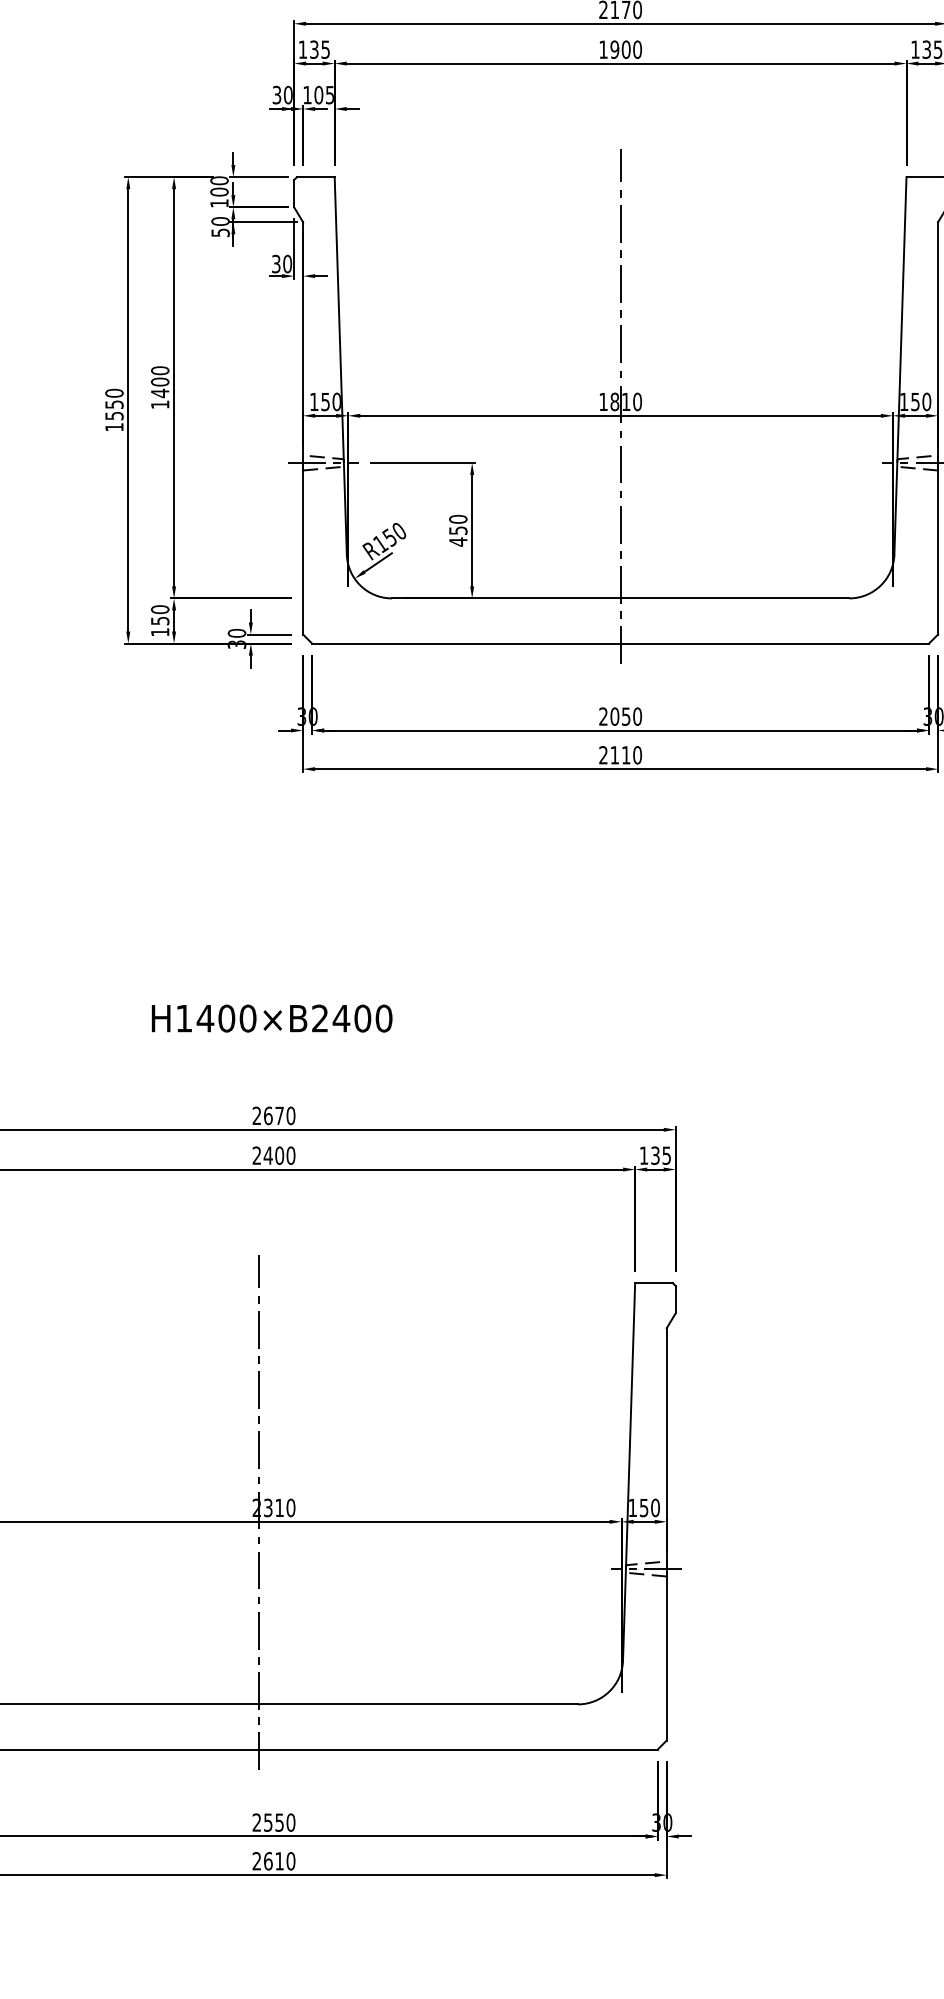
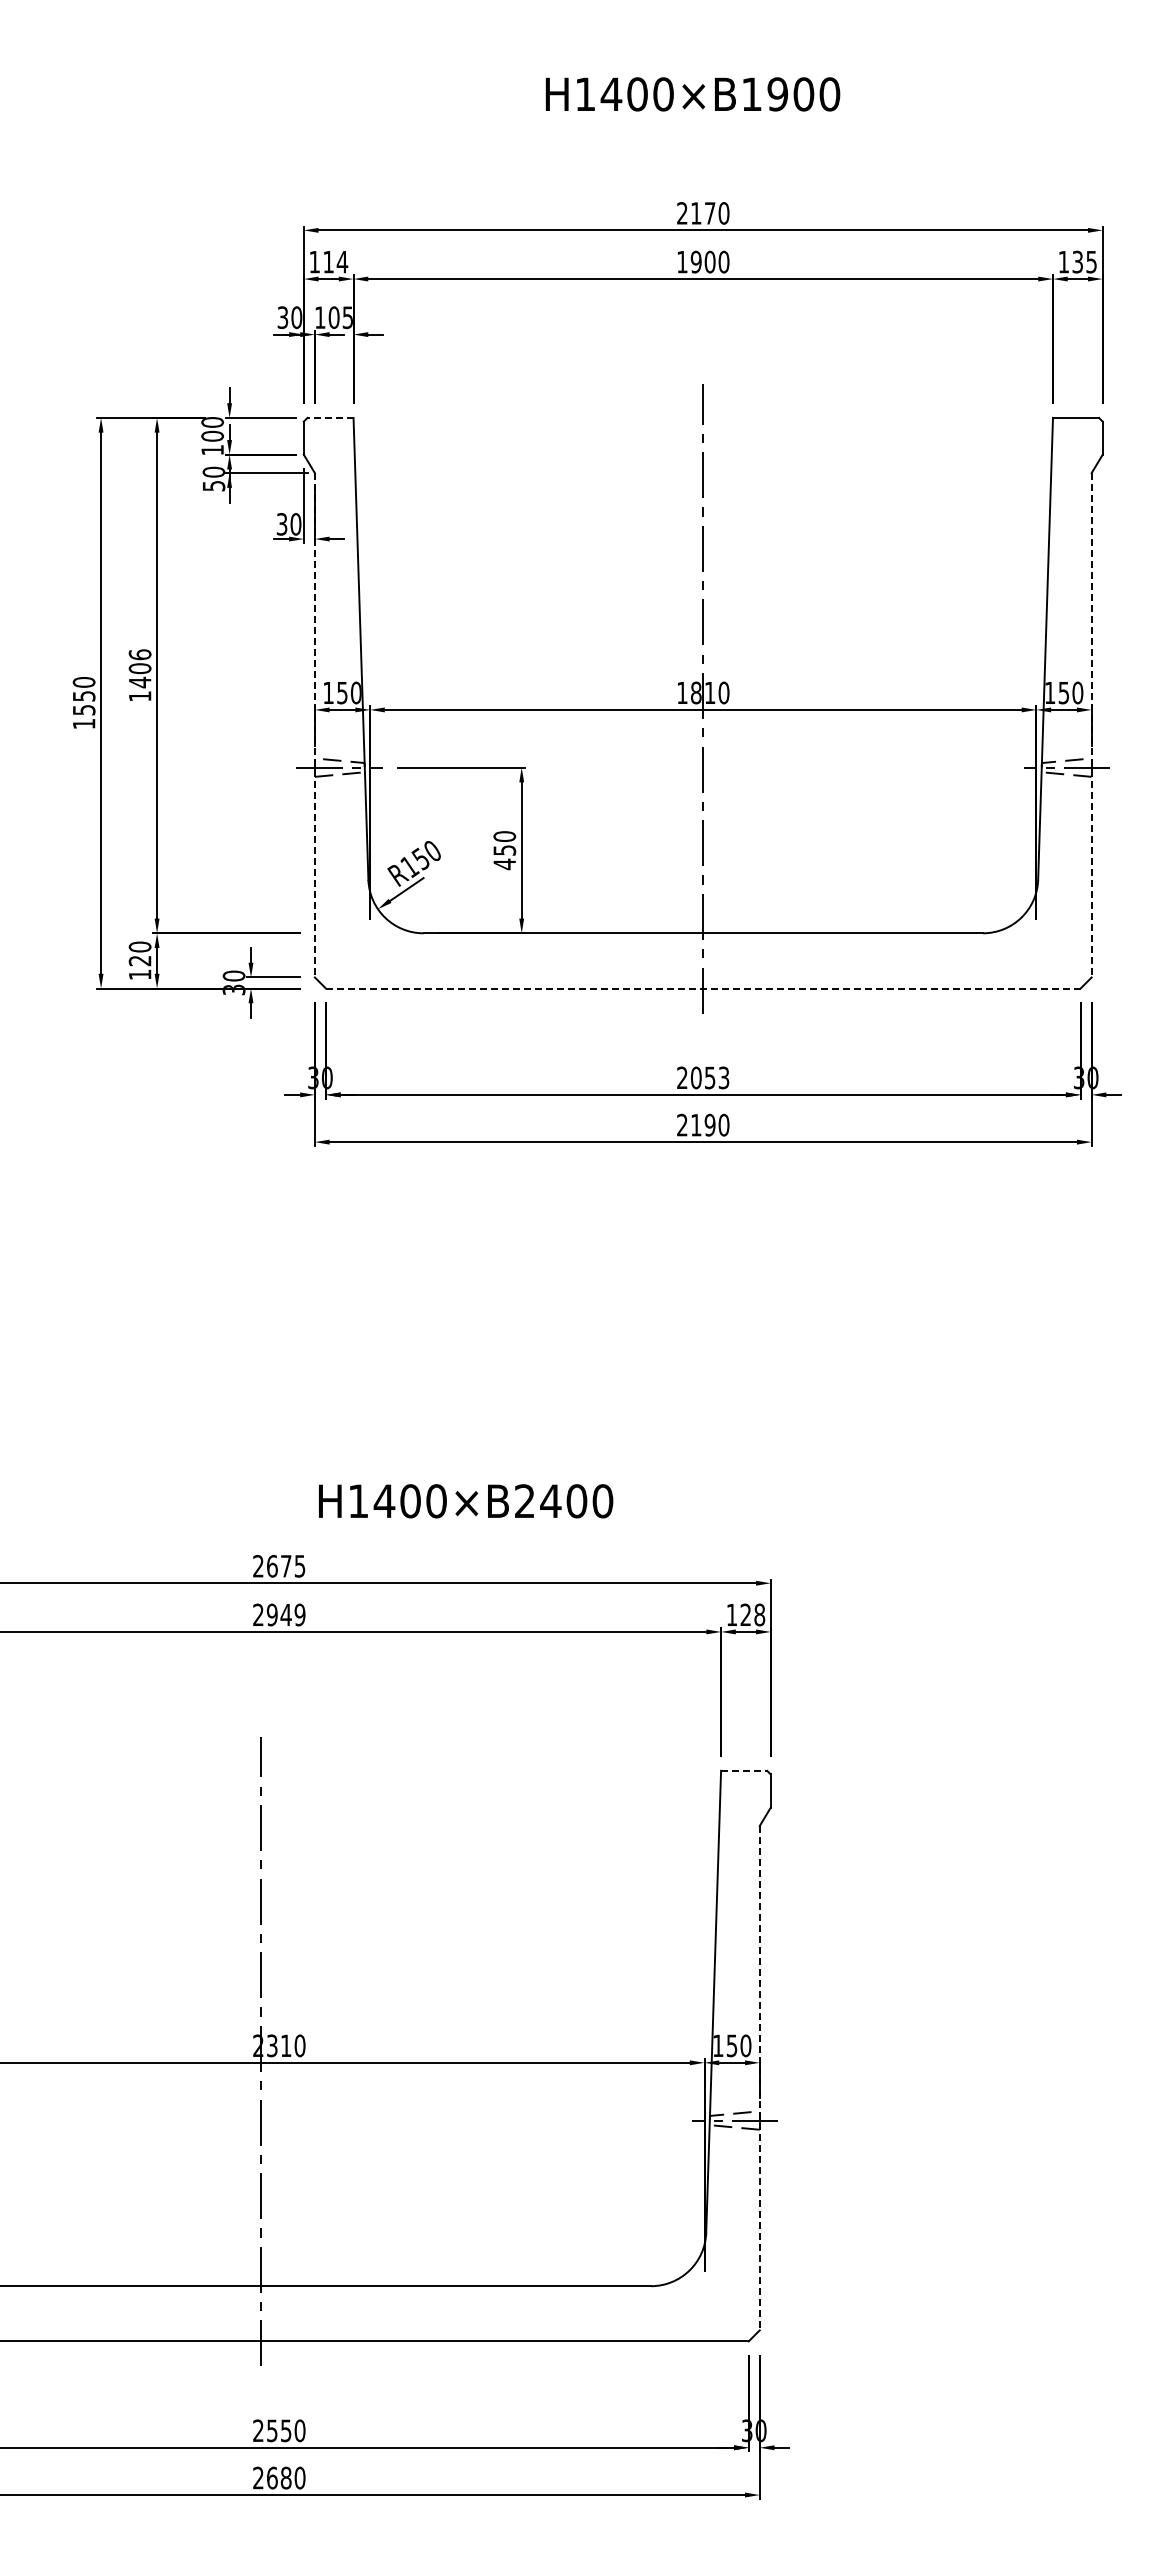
text: (319, 49) -> (335, 261), 135 -> 114
line: (315, 176) -> (330, 417), solid -> dashed
text: (159, 370) -> (139, 654), 1400 -> 1406
line: (302, 428) -> (314, 725), solid -> dashed
line: (937, 428) -> (1091, 725), solid -> dashed
text: (159, 620) -> (139, 960), 150 -> 120
line: (620, 643) -> (703, 988), solid -> dashed
text: (637, 716) -> (723, 1077), 2050 -> 2053
text: (625, 754) -> (709, 1124), 2110 -> 2190
text: (272, 1018) -> (466, 1501), moved
text: (290, 1116) -> (299, 1566), 2670 -> 2675
text: (279, 1155) -> (285, 1614), 2400 -> 2949
text: (660, 1155) -> (752, 1614), 135 -> 128
line: (654, 1282) -> (744, 1770), solid -> dashed
line: (666, 1534) -> (759, 2078), solid -> dashed
text: (279, 1860) -> (285, 2477), 2610 -> 2680

